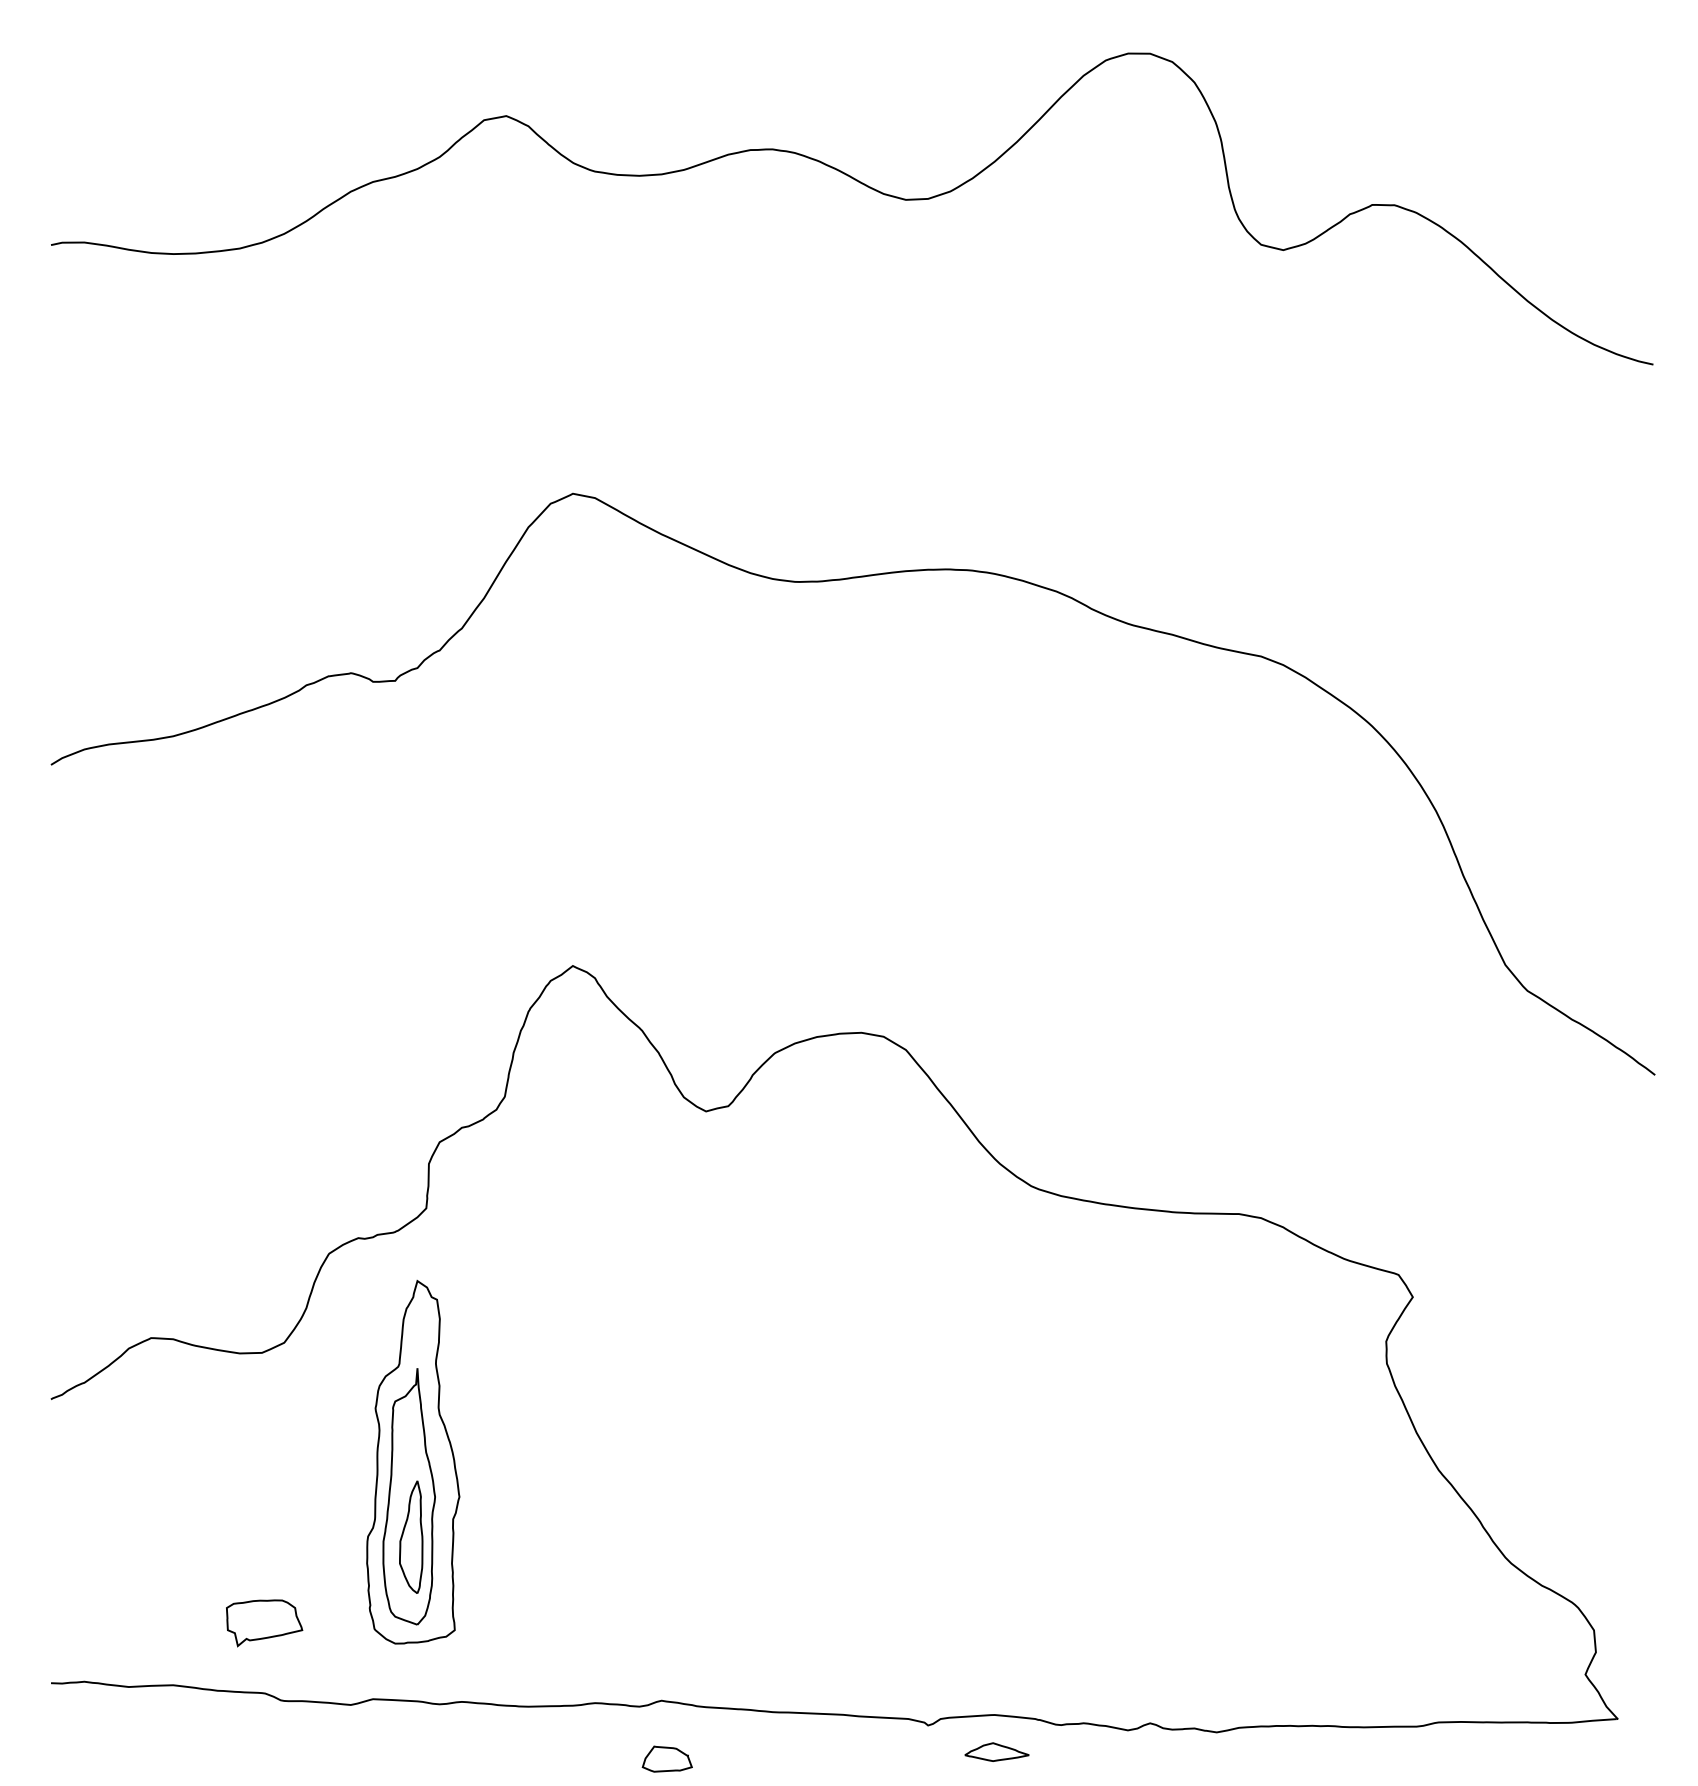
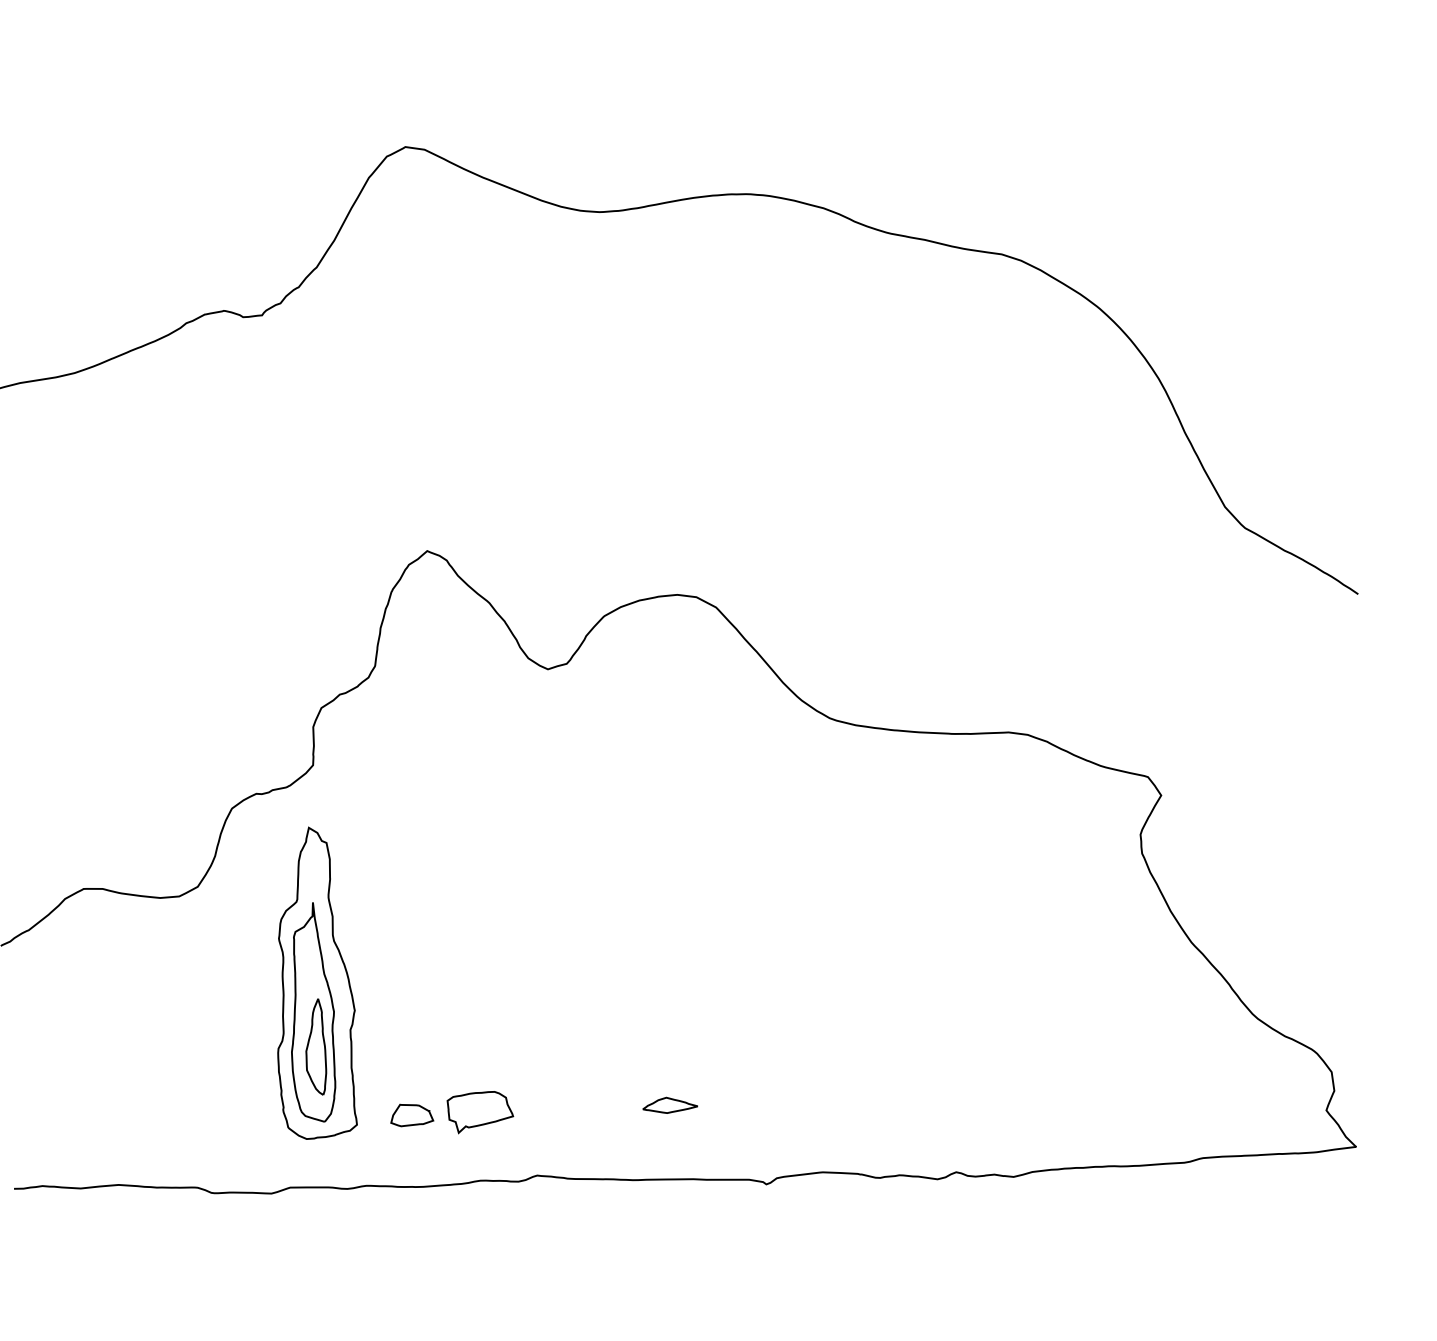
part: (264, 1623) -> (480, 1112), moved
part: (996, 1751) -> (669, 1104), moved
part: (666, 1758) -> (411, 1114), moved

